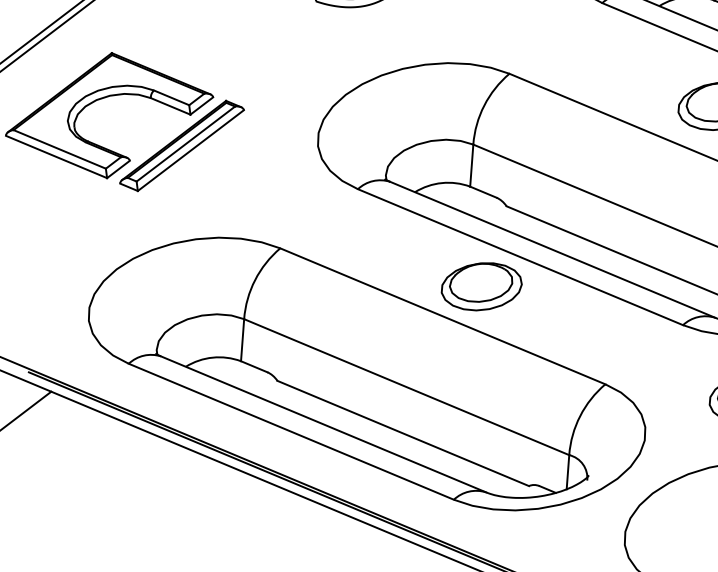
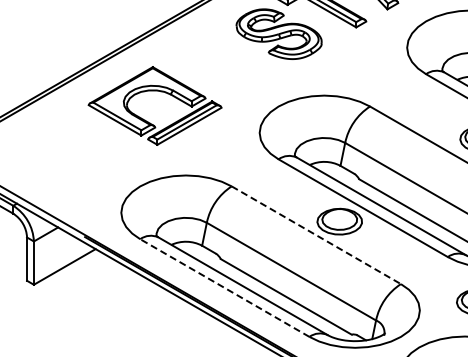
line: (443, 316) -> (316, 235), solid -> dashed
line: (290, 432) -> (224, 288), solid -> dashed

